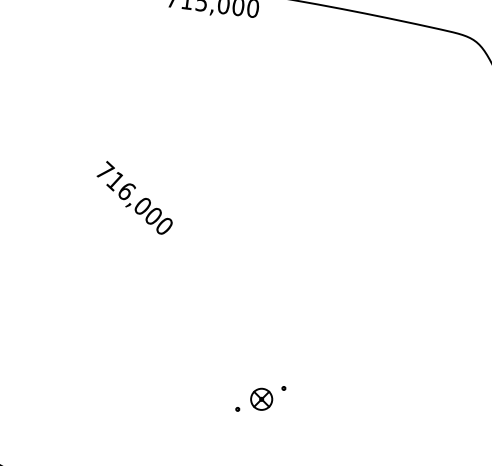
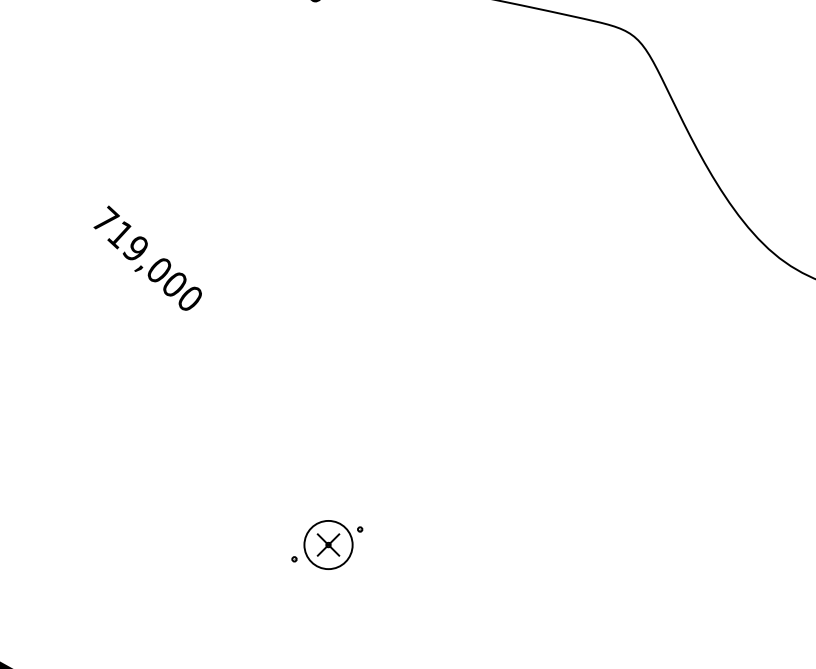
text: (126, 190) -> (135, 248), 716,000 -> 719,000
circle: (261, 398) -> (328, 544), size x1.6

